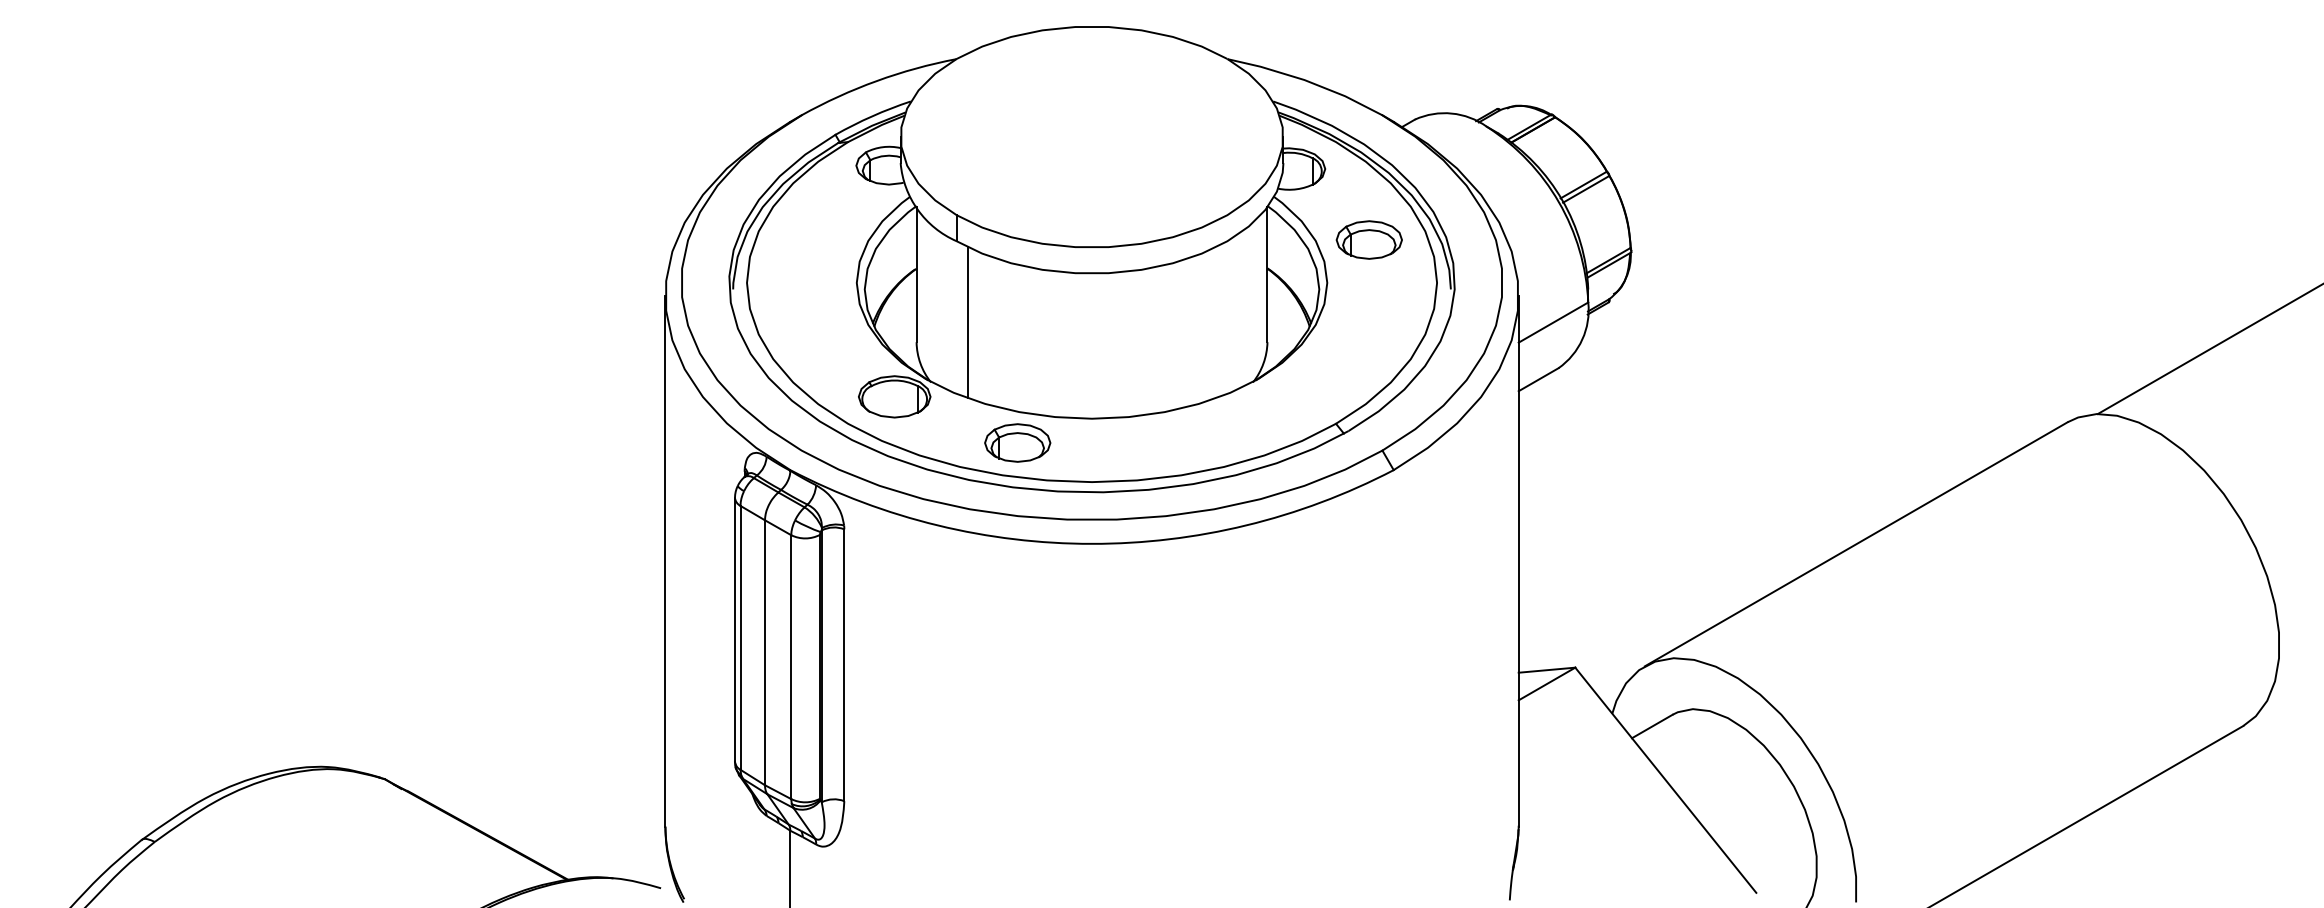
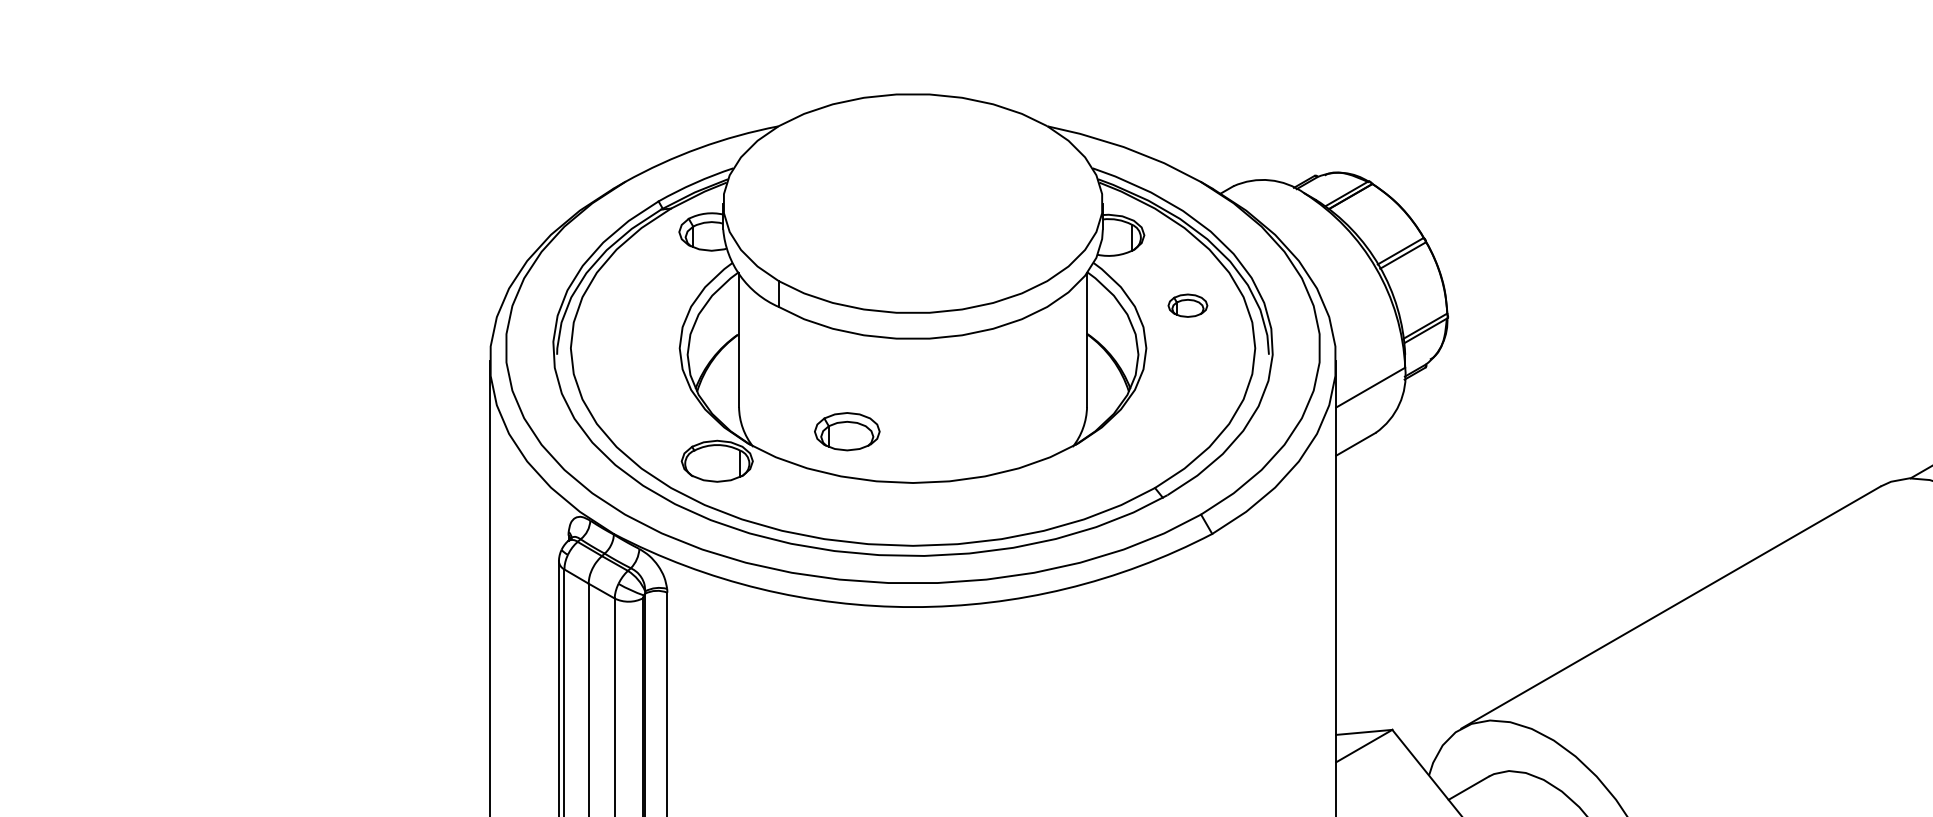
part: (1368, 239) -> (1187, 305), size x0.6
line: (967, 322) -> (789, 387), removed
part: (1017, 442) -> (847, 431), moved

